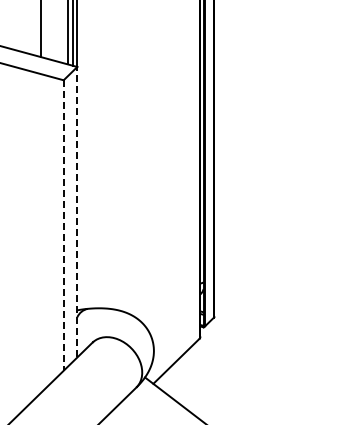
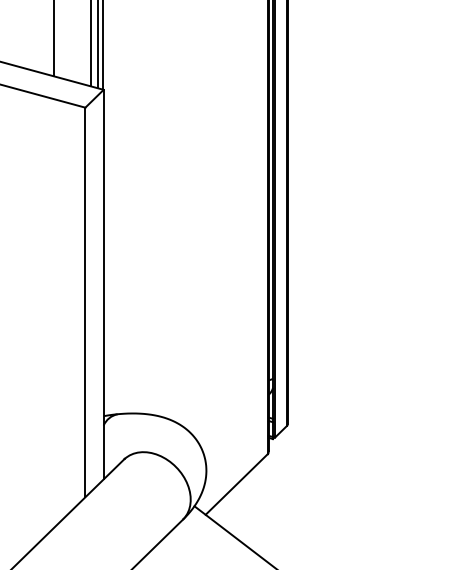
line: (77, 211) -> (103, 283), dashed -> solid
line: (63, 226) -> (85, 303), dashed -> solid

